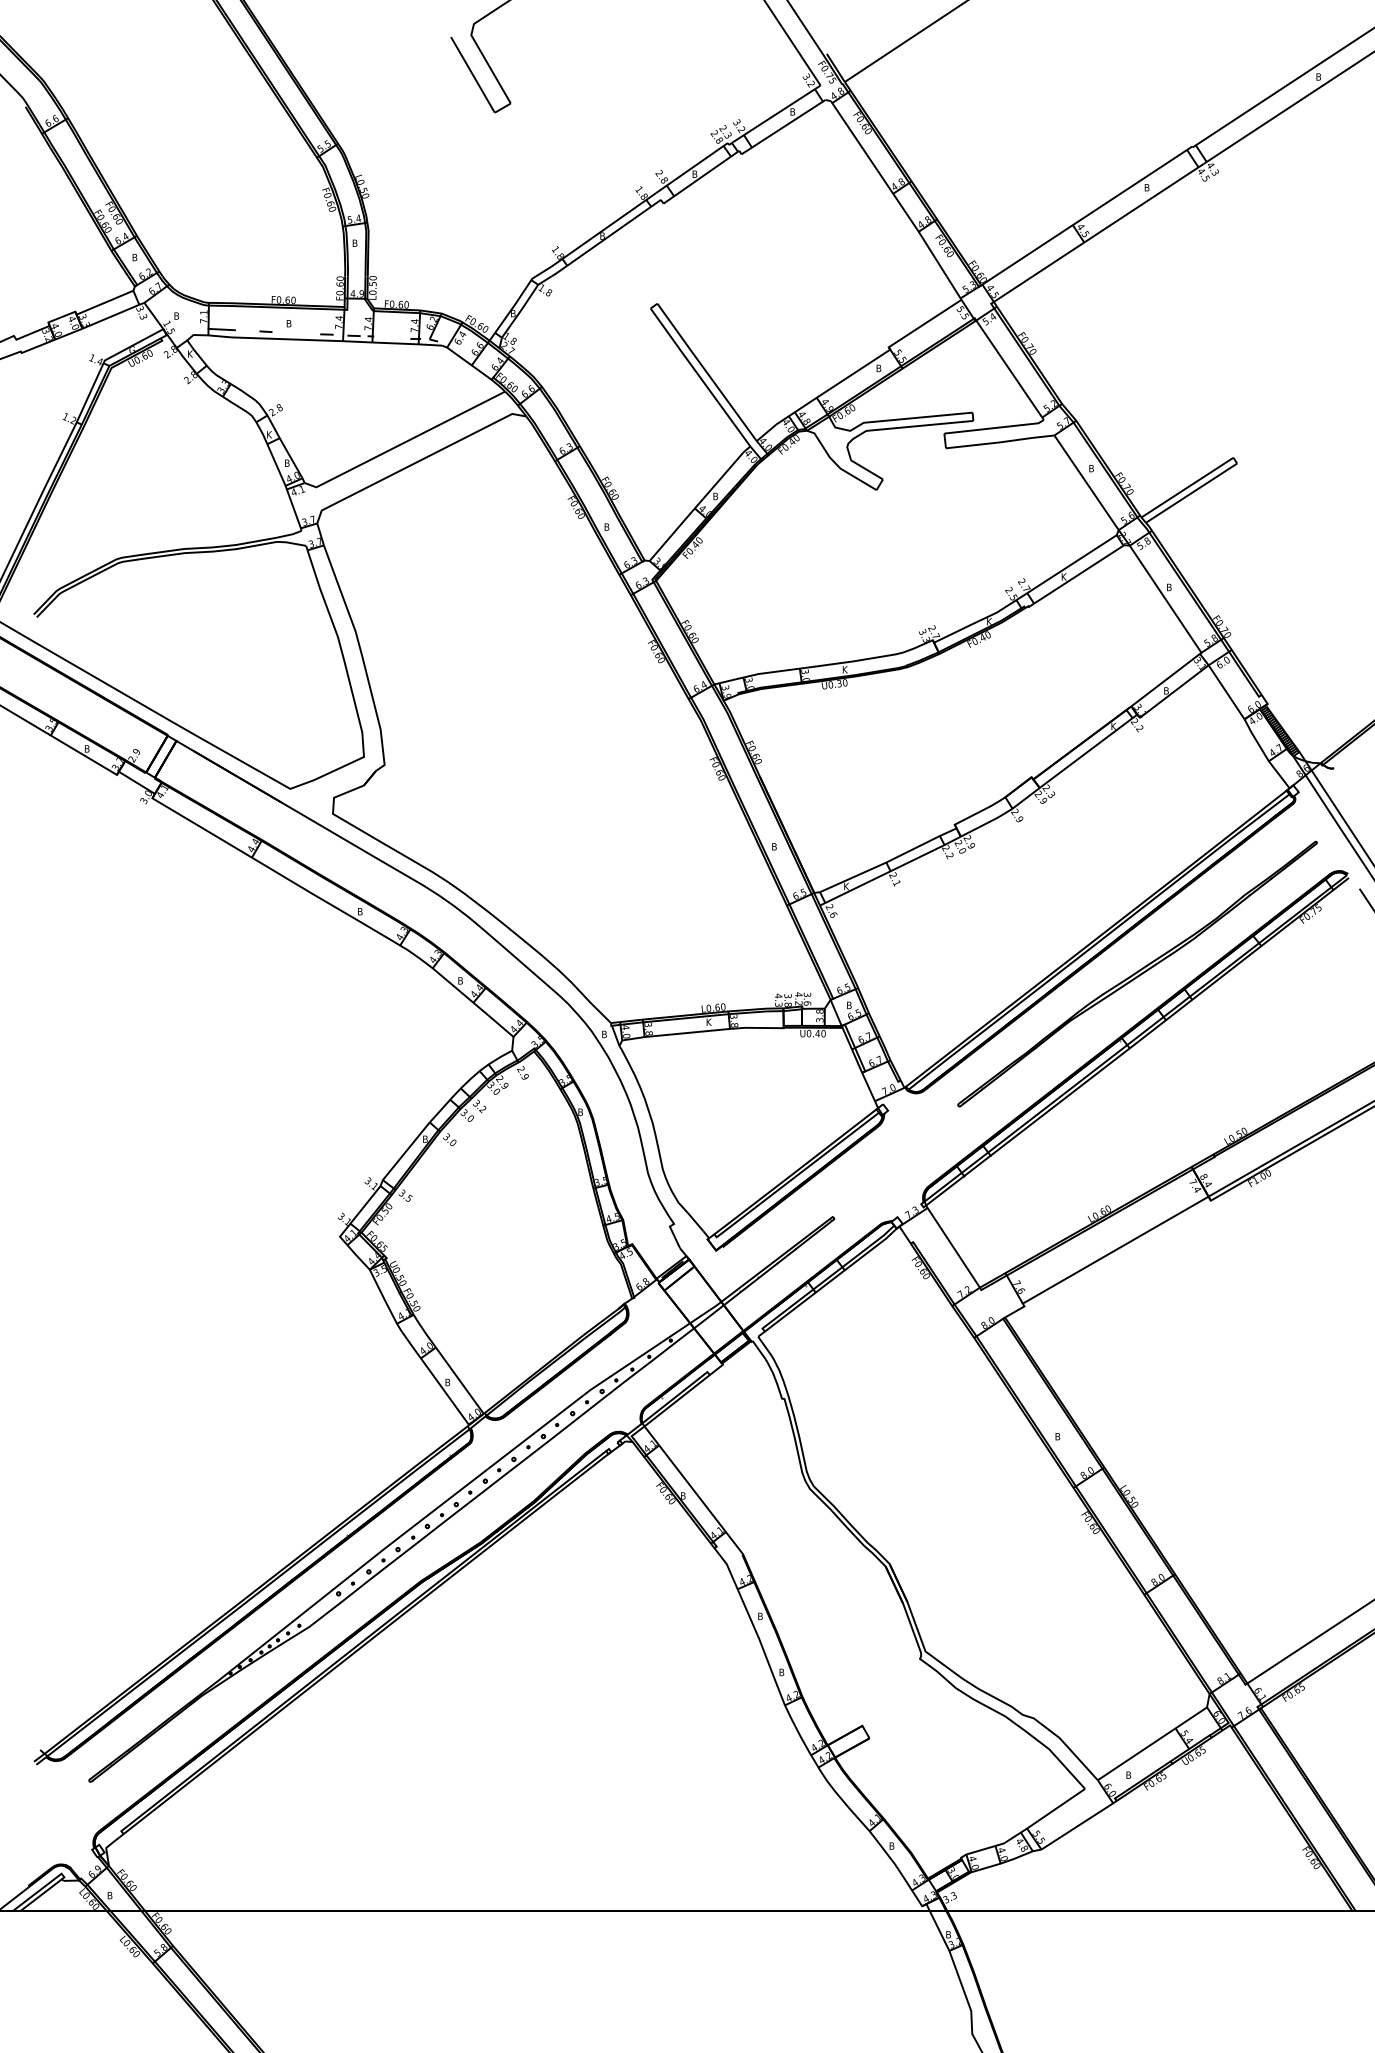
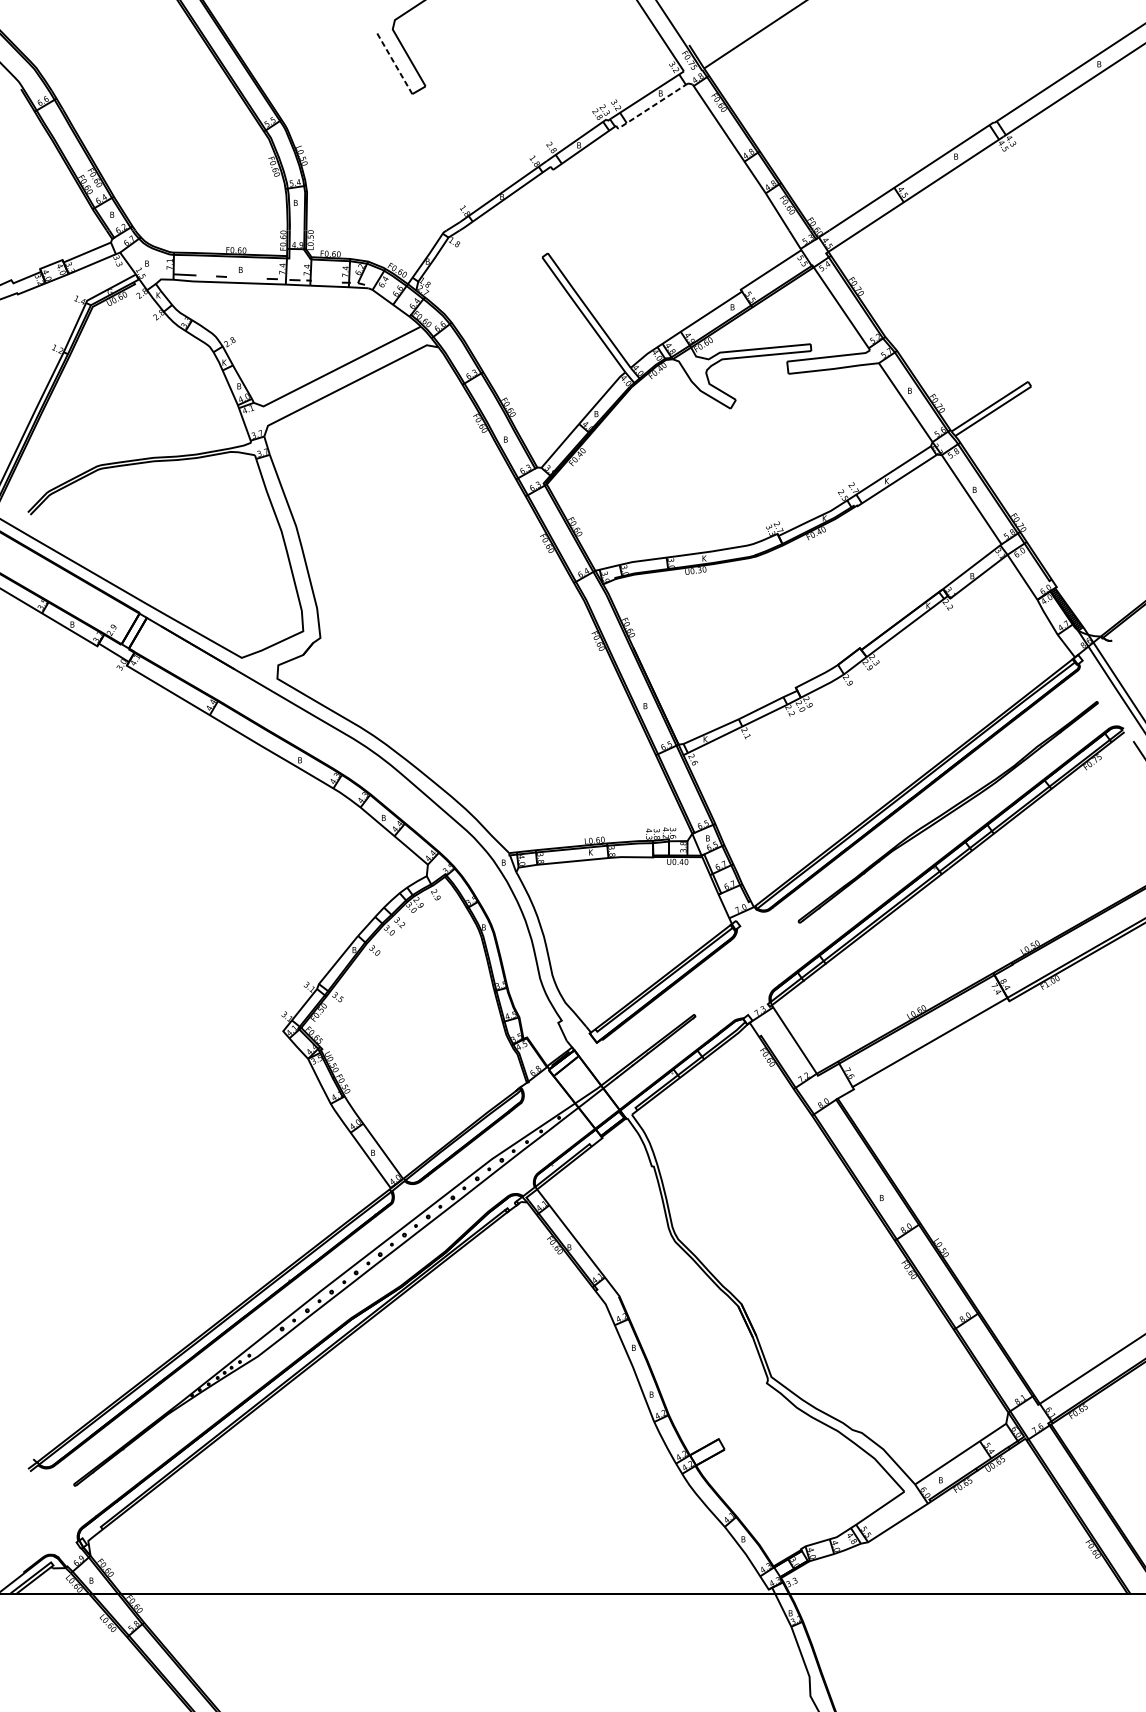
line: (472, 74) -> (393, 62), solid -> dashed
line: (783, 127) -> (653, 106), solid -> dashed

